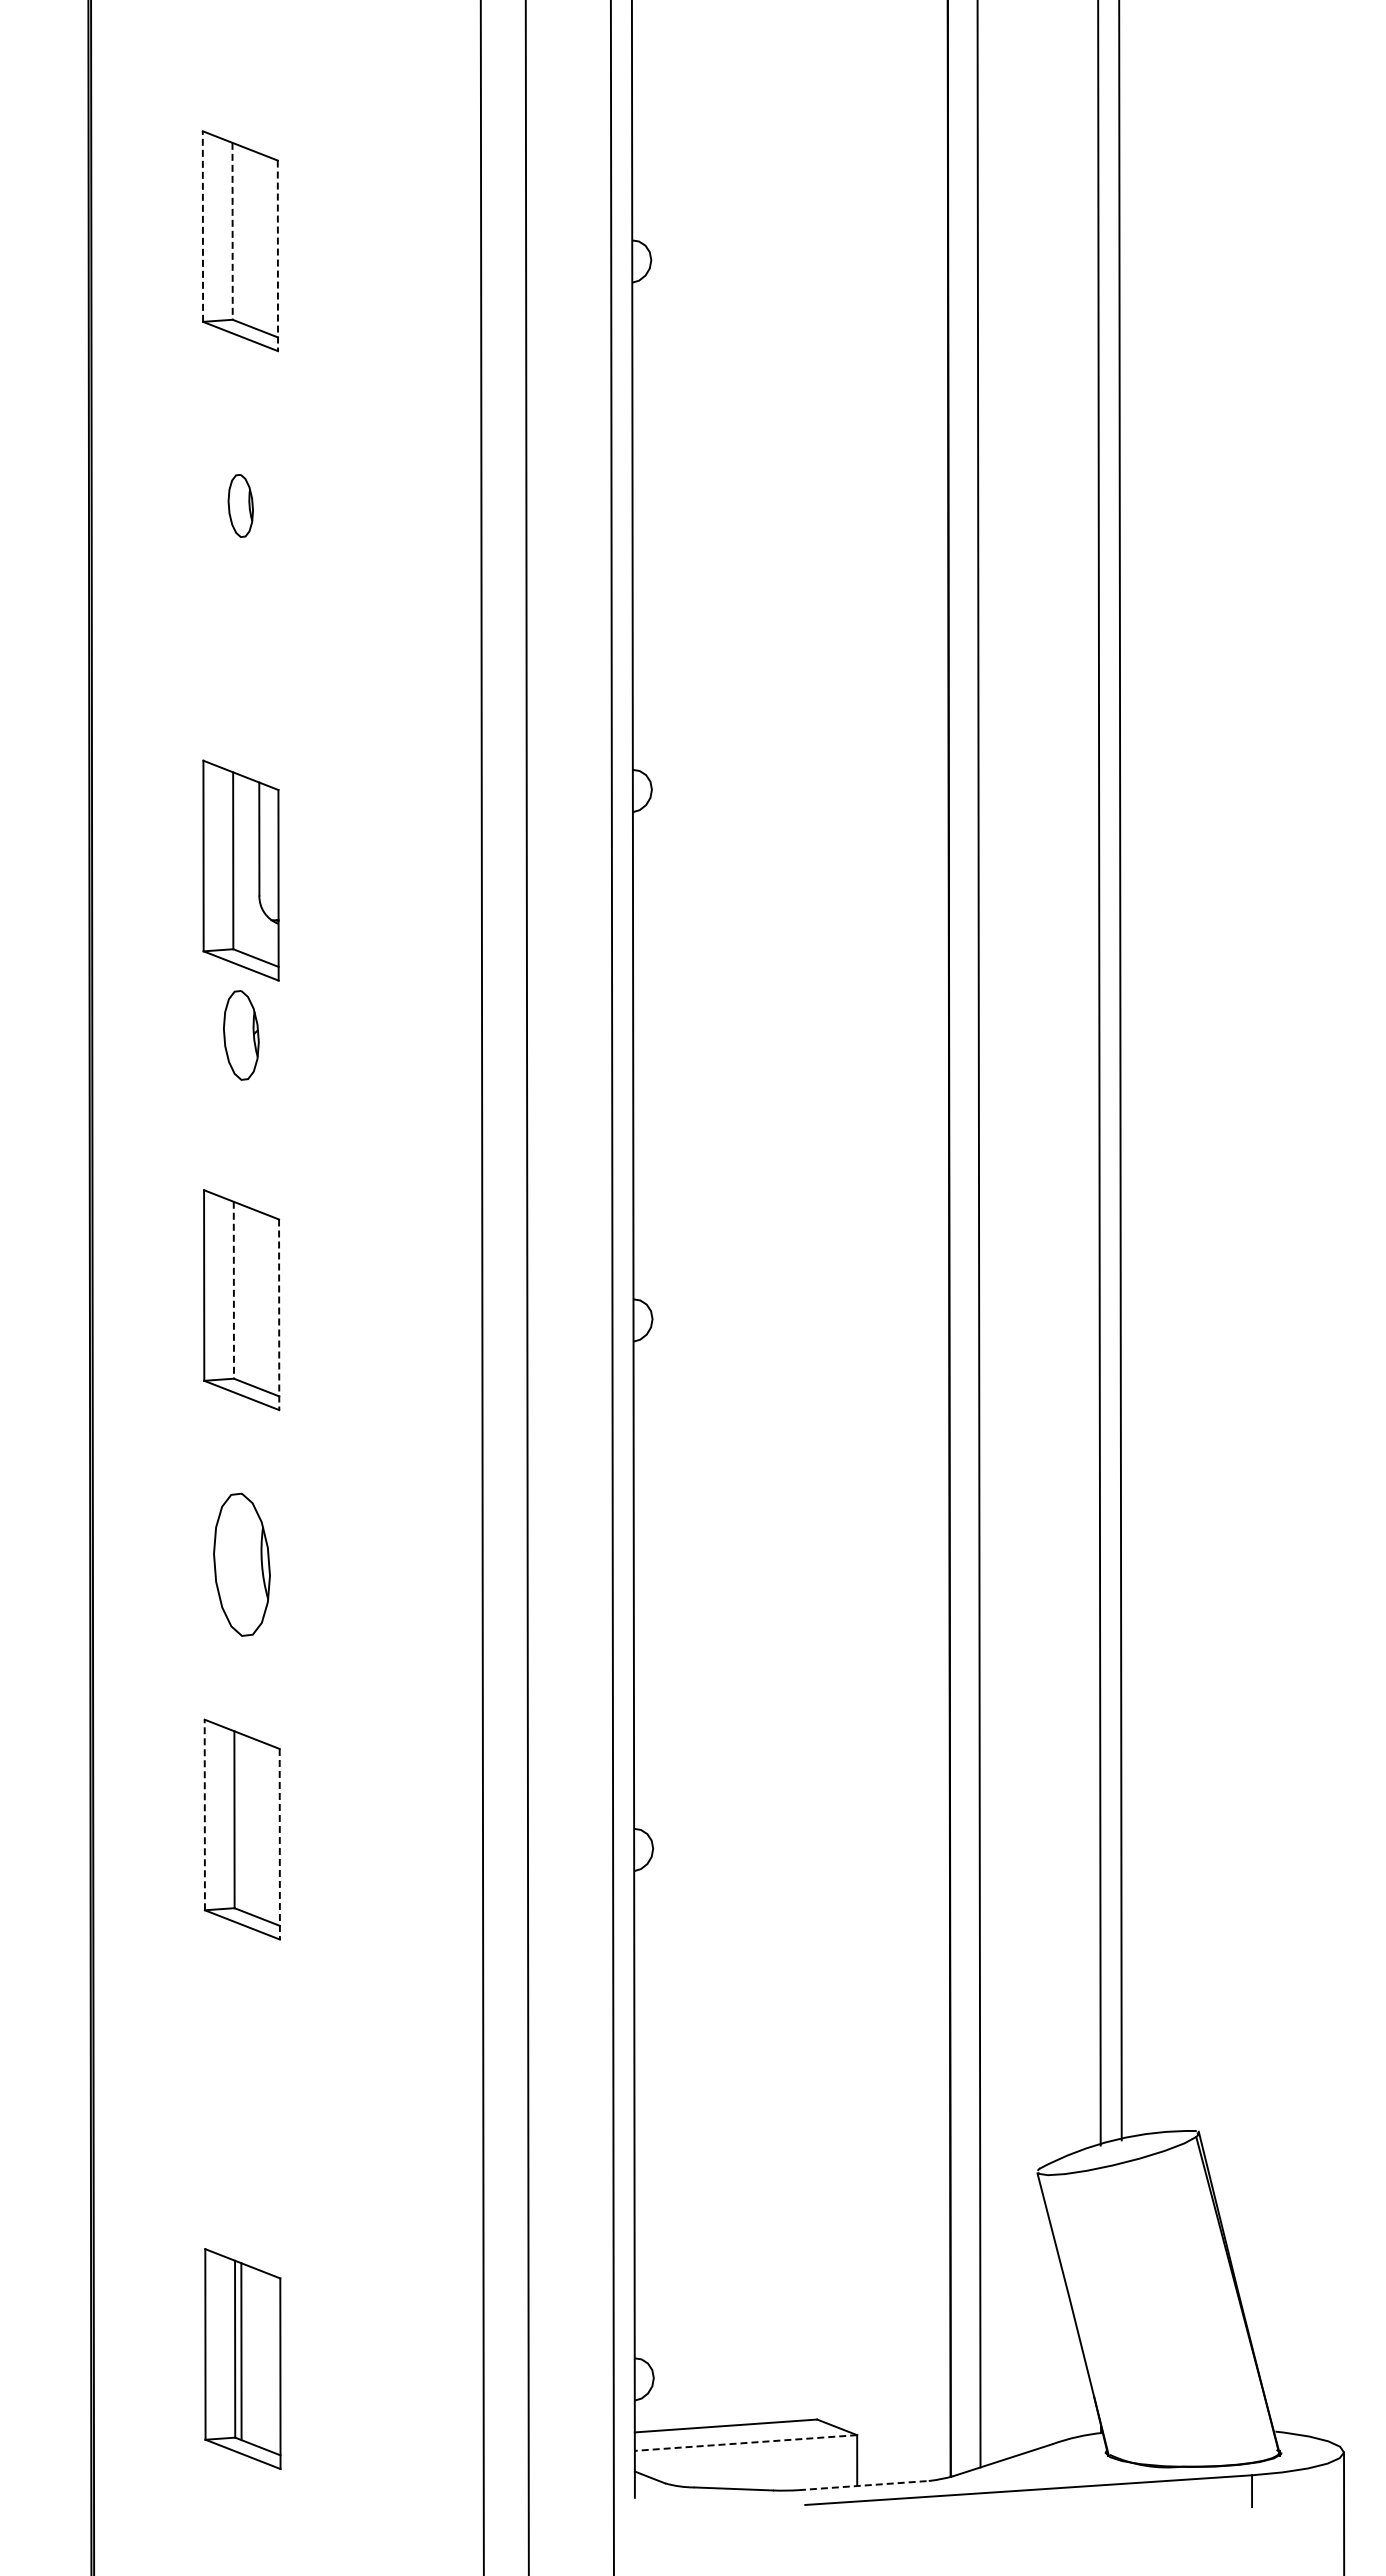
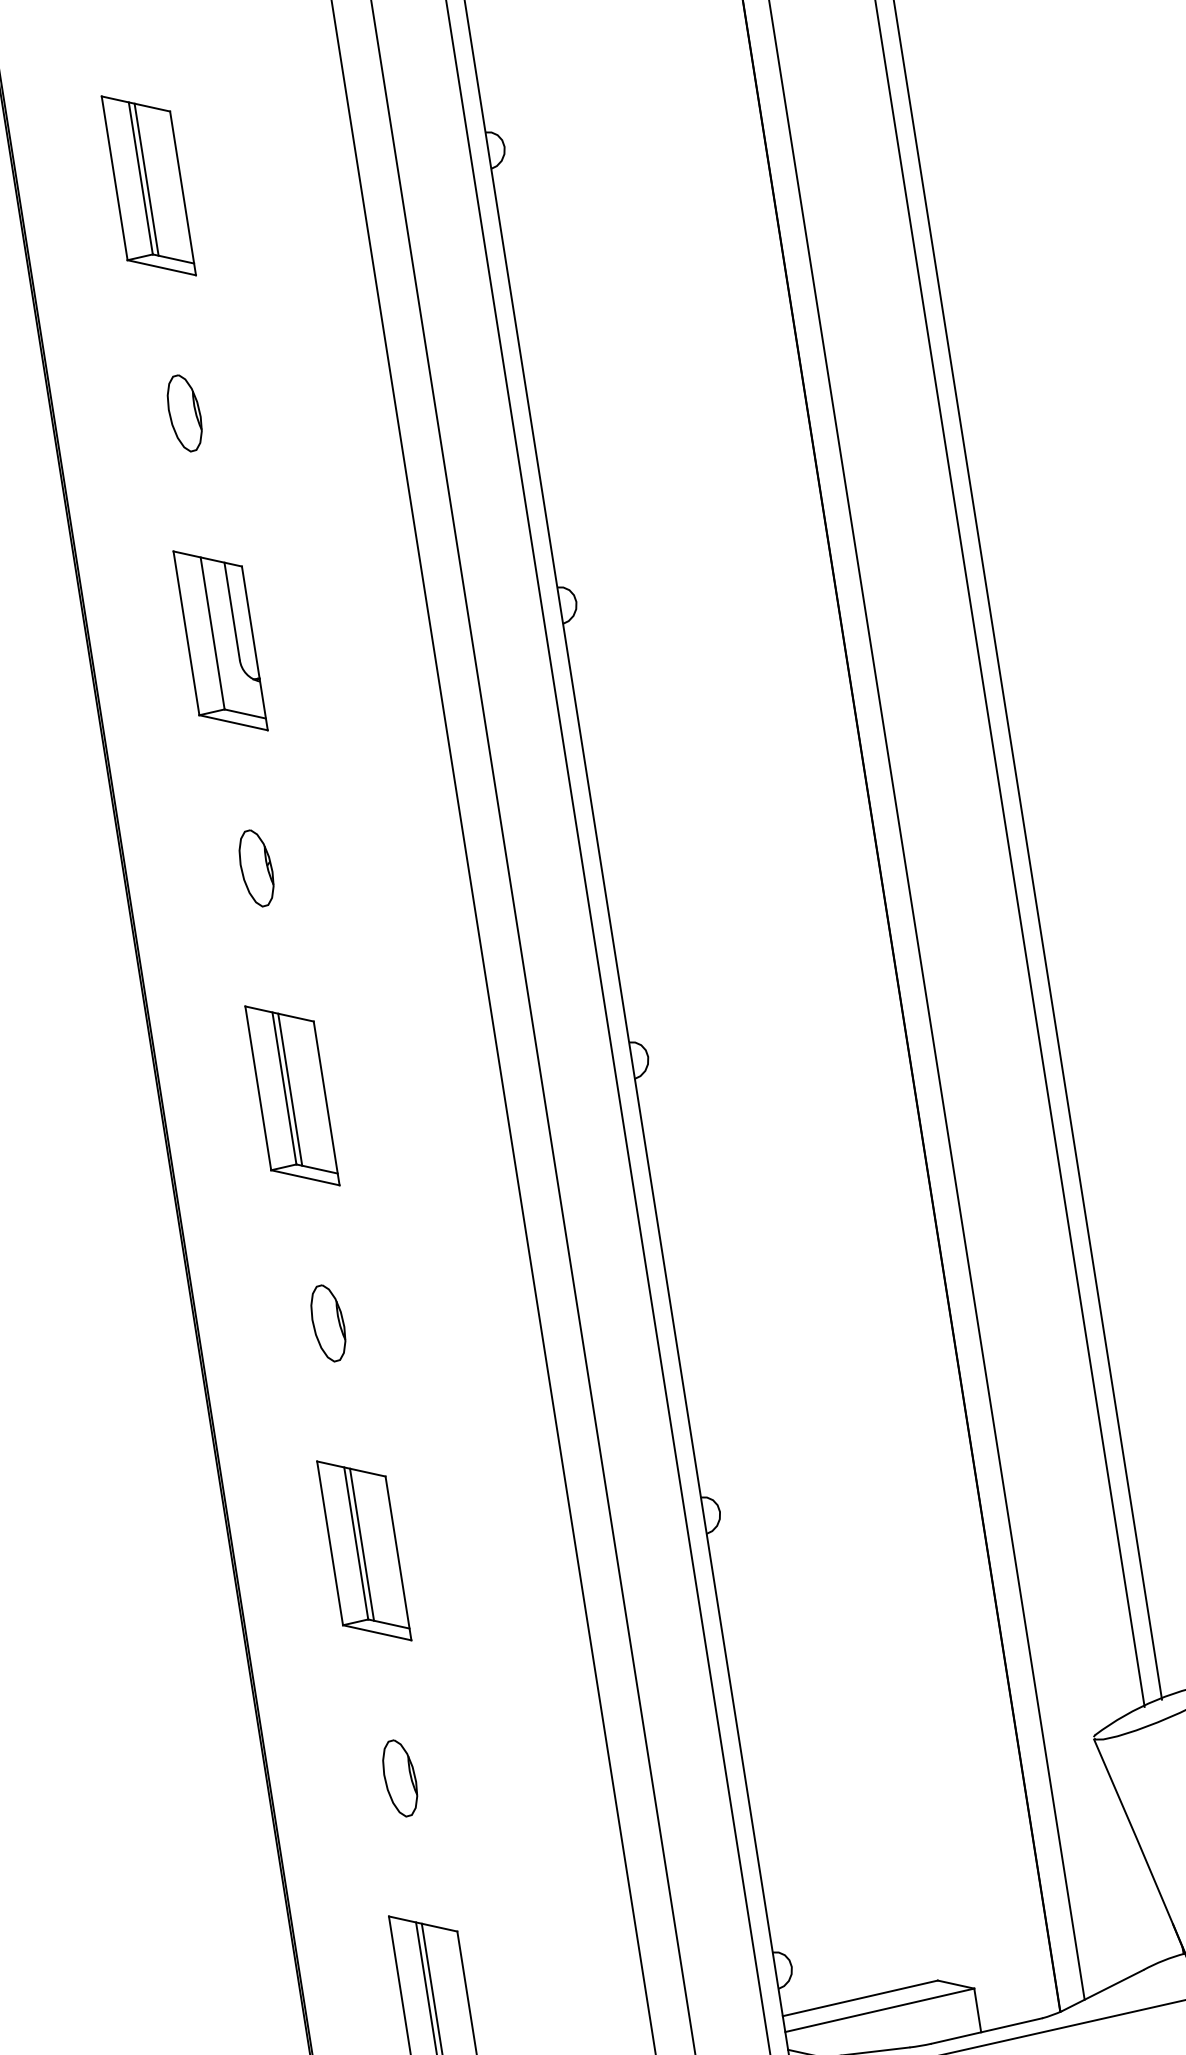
line: (202, 226) -> (114, 178), dashed -> solid
line: (232, 231) -> (140, 178), dashed -> solid
line: (238, 233) -> (146, 179), added
line: (277, 256) -> (182, 194), dashed -> solid
part: (240, 505) -> (184, 413), size x1.43
part: (240, 870) -> (220, 640), moved
line: (233, 1290) -> (284, 1088), dashed -> solid
line: (240, 1292) -> (290, 1089), added
line: (279, 1315) -> (327, 1103), dashed -> solid
part: (241, 1564) -> (327, 1323), size x0.62
line: (204, 1814) -> (329, 1542), dashed -> solid
line: (240, 1821) -> (361, 1544), added
line: (279, 1844) -> (398, 1558), dashed -> solid
part: (242, 2094) -> (400, 1778), added
line: (745, 2443) -> (879, 2010), dashed -> solid
line: (864, 2485) -> (987, 2030), dashed -> solid

